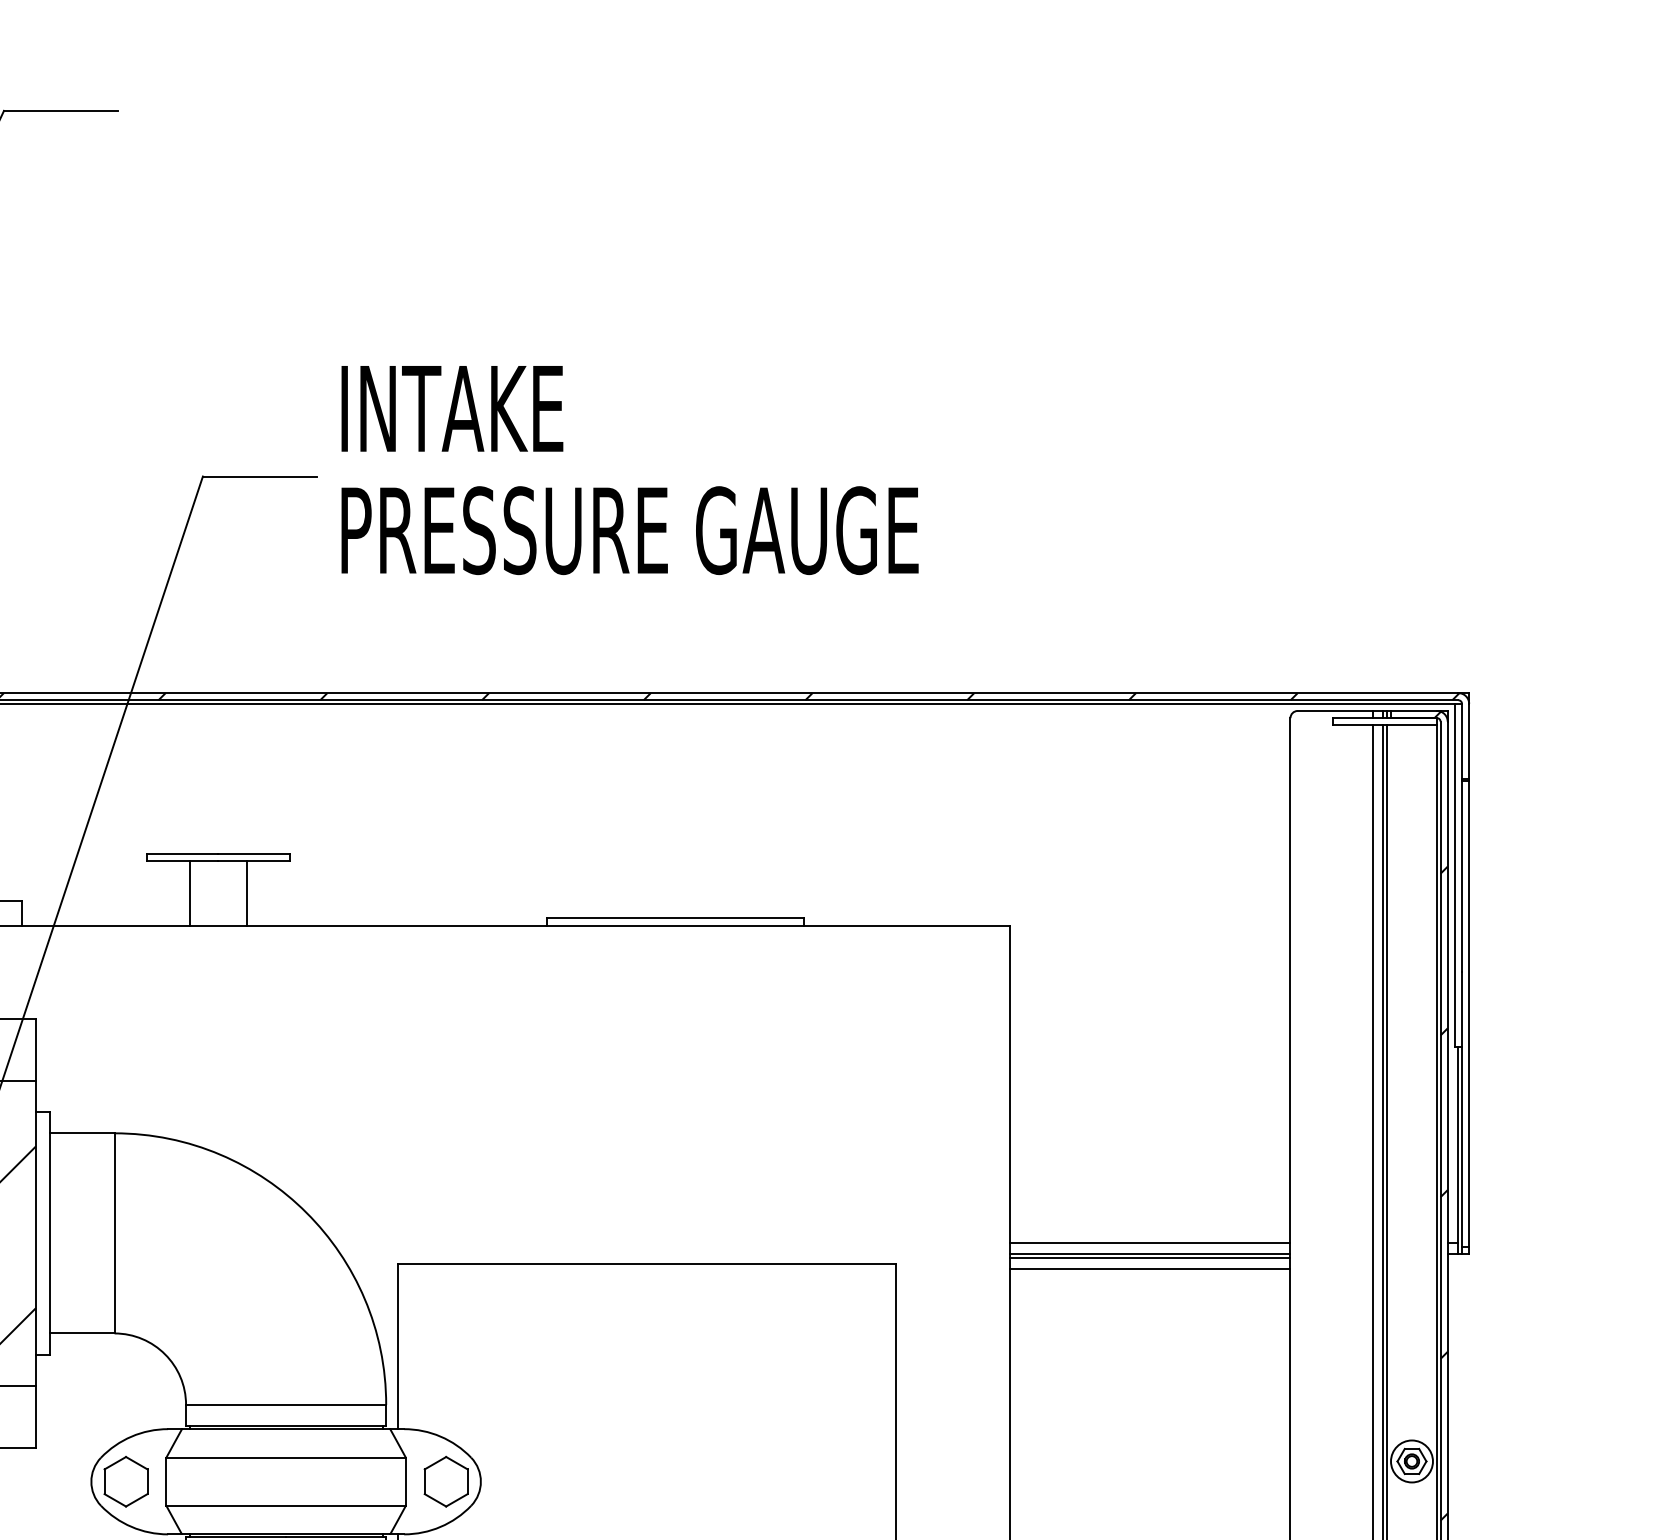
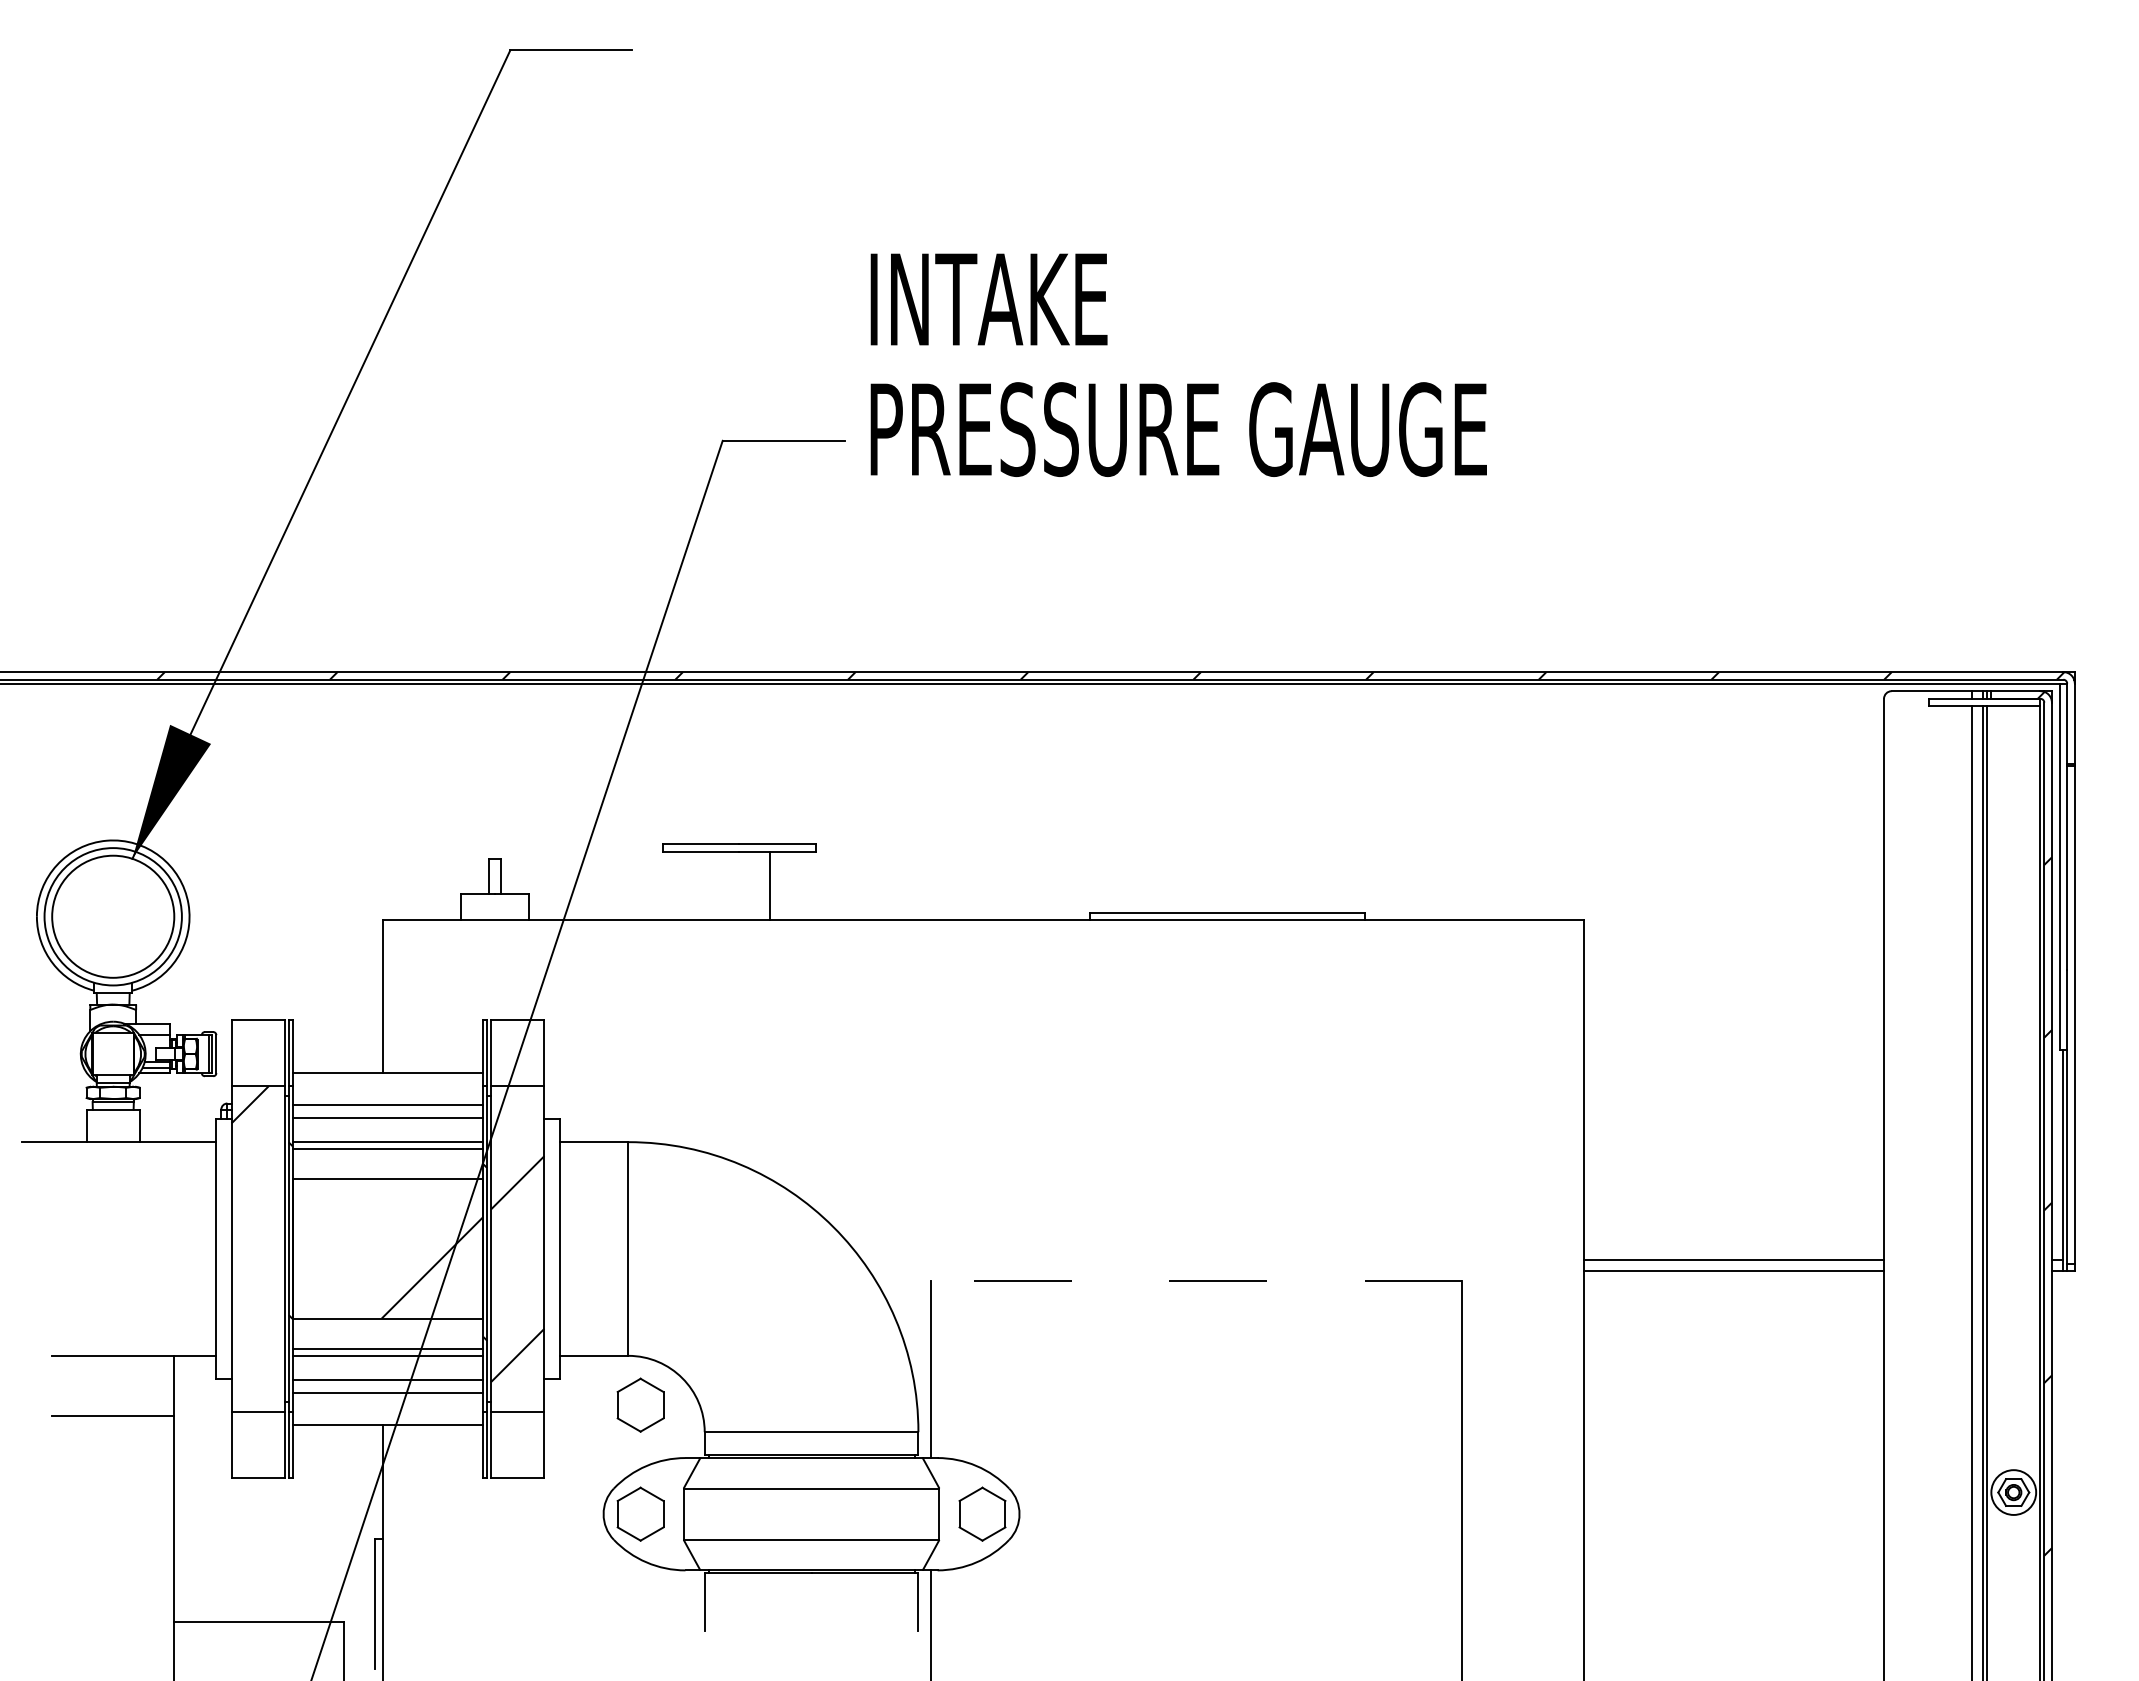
text: (629, 469) -> (1178, 364), moved
line: (189, 892) -> (708, 885), removed
line: (1150, 1258) -> (1734, 1275), removed
line: (646, 1263) -> (1196, 1281), solid -> dashed
line: (1150, 1268) -> (1734, 1286), removed
part: (125, 1379) -> (640, 1404), added

